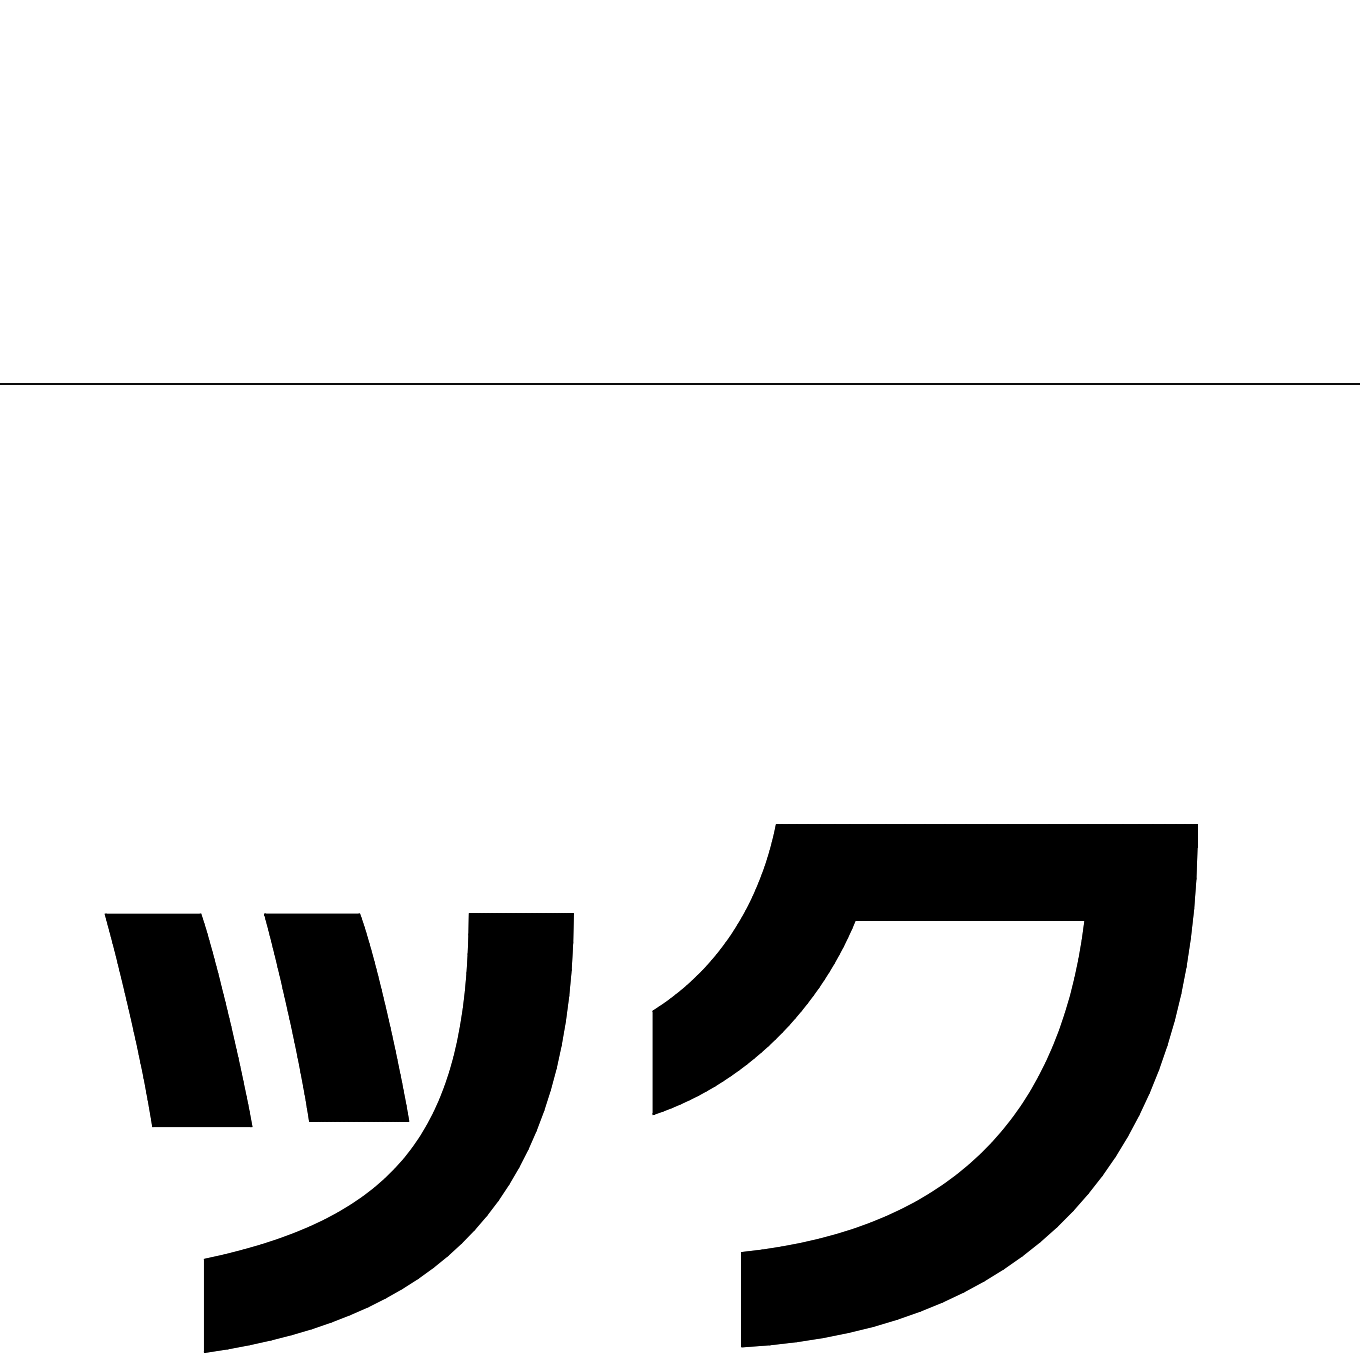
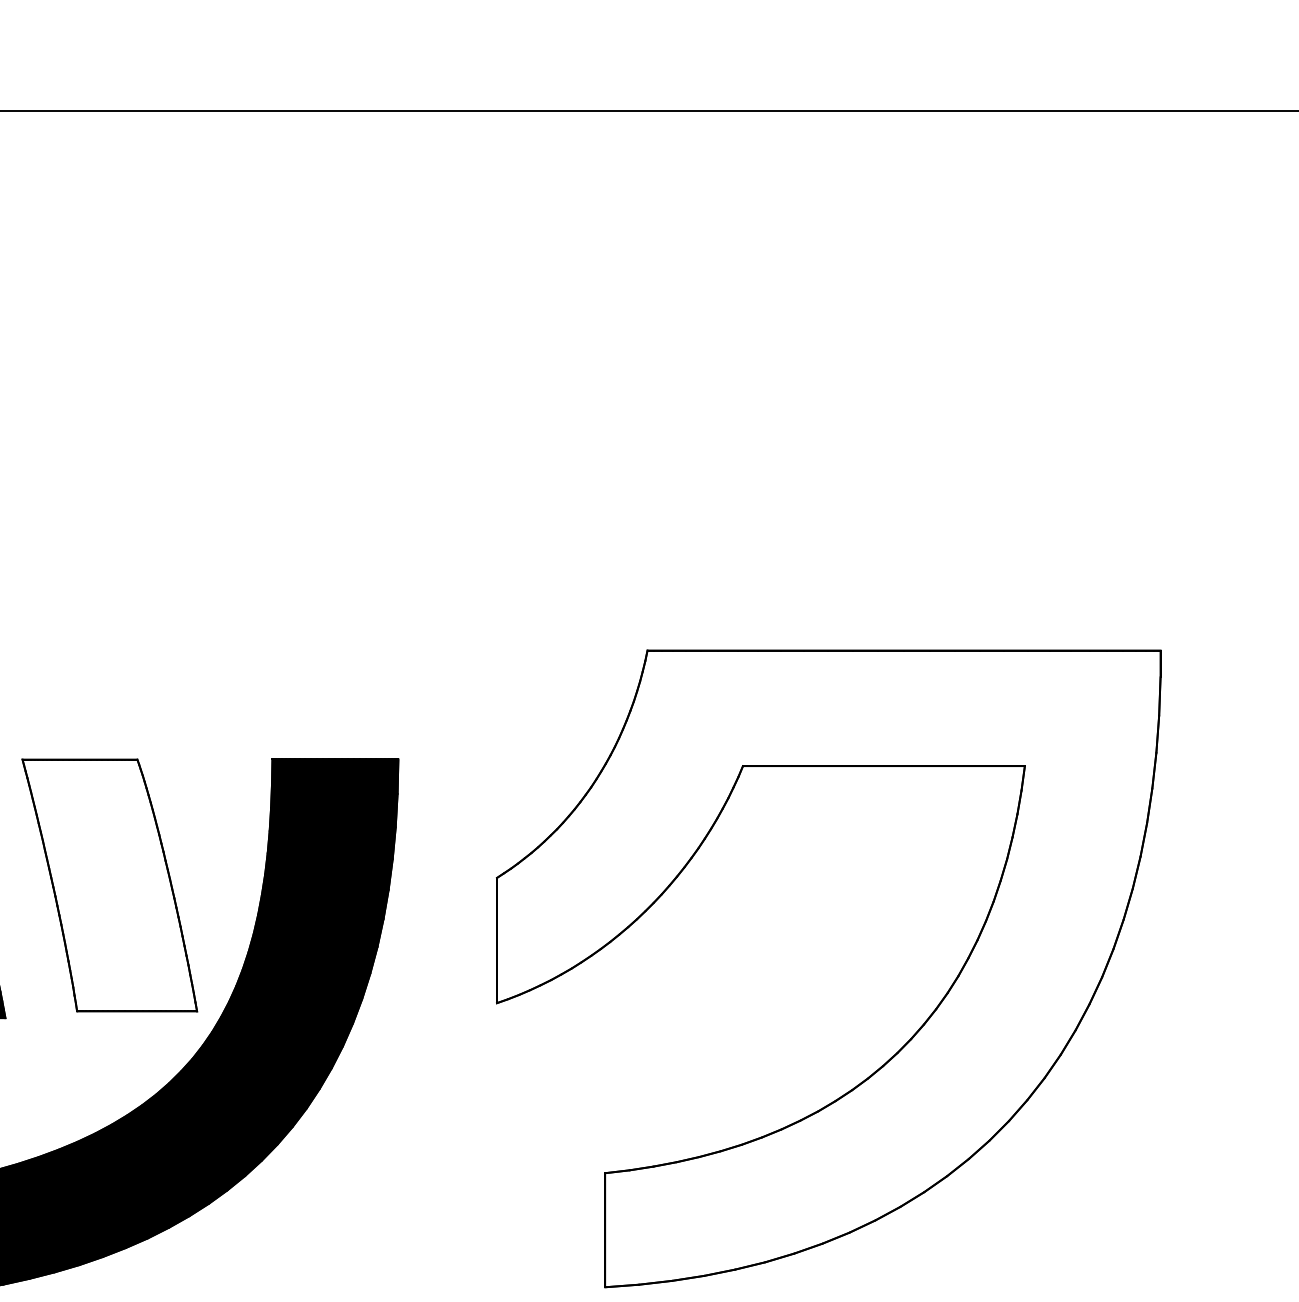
fill: (336, 1017) -> (109, 885), removed
fill: (924, 1085) -> (828, 968), removed

